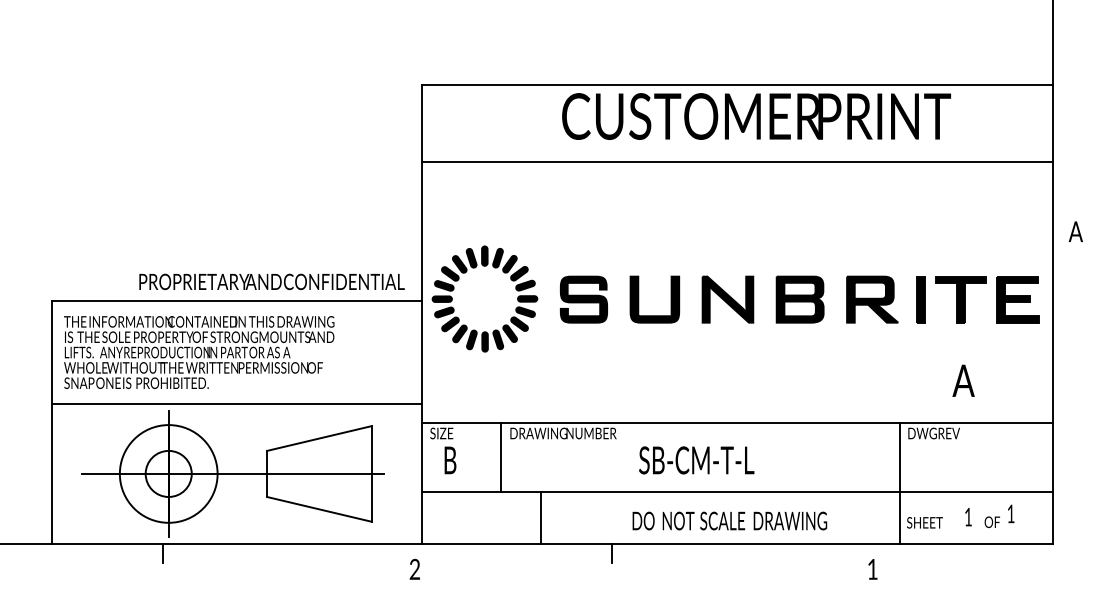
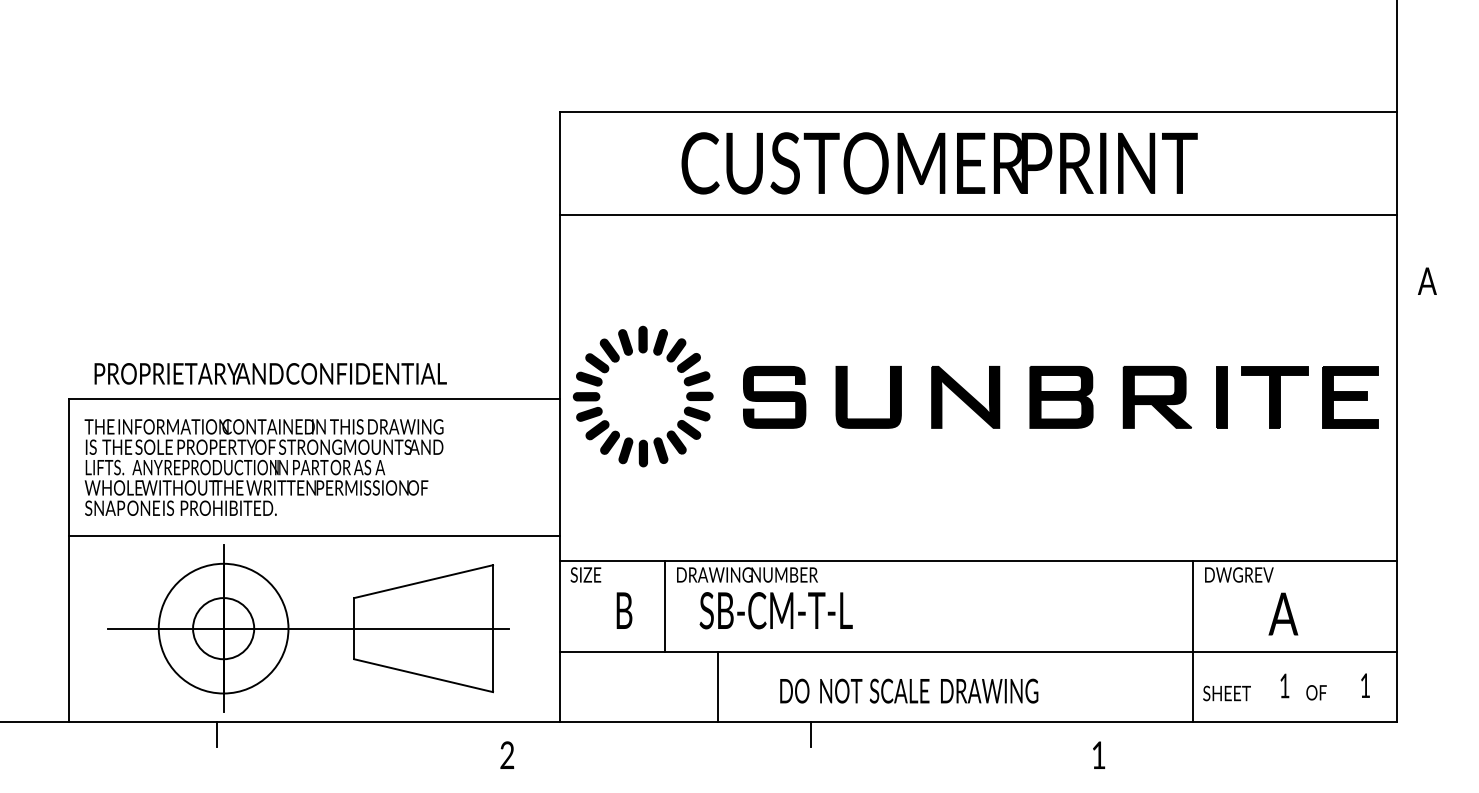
text: (756, 116) -> (939, 163), moved
text: (1075, 231) -> (1427, 280), moved
text: (271, 281) -> (270, 373), moved
text: (963, 380) -> (1283, 613), moved
text: (450, 460) -> (624, 610), moved
text: (696, 460) -> (775, 610), moved
text: (1011, 513) -> (1365, 685), moved
text: (730, 520) -> (909, 690), moved
text: (415, 568) -> (507, 754), moved
text: (873, 568) -> (1099, 754), moved

